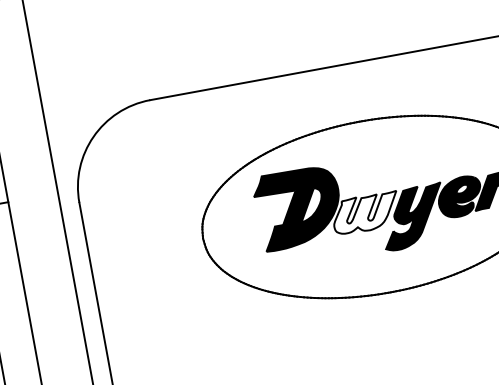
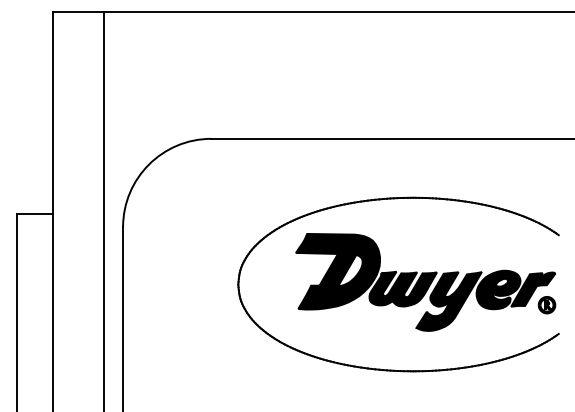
fill: (366, 212) -> (403, 288), added

